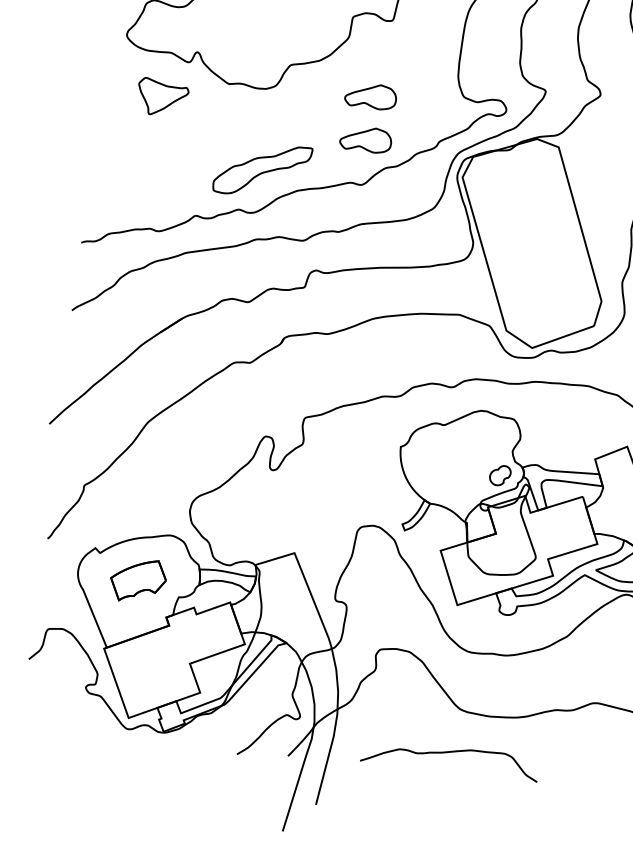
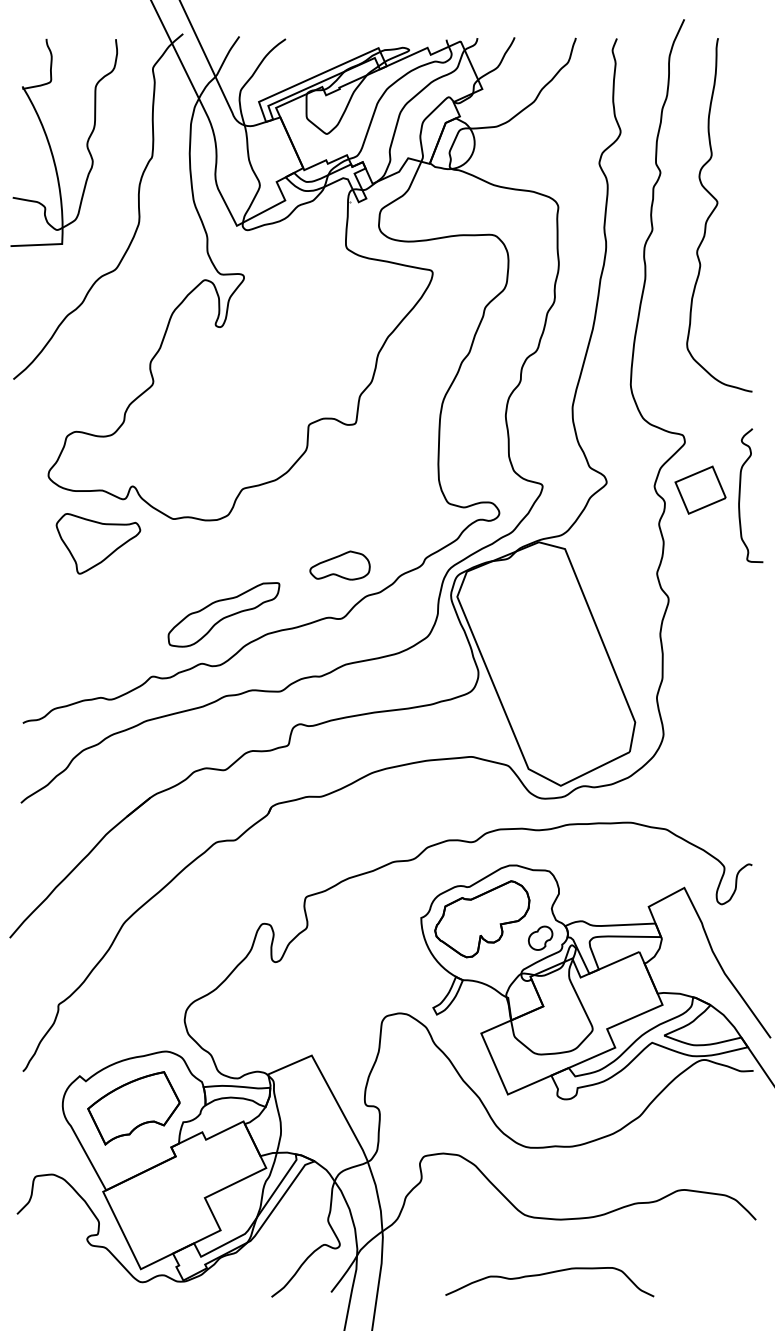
part: (370, 96) -> (339, 514), removed
part: (162, 97) -> (98, 543), size x1.43
part: (452, 454) -> (482, 919), added
part: (137, 580) -> (133, 1108), size x1.43
curve: (448, 753) -> (547, 1274), moved

